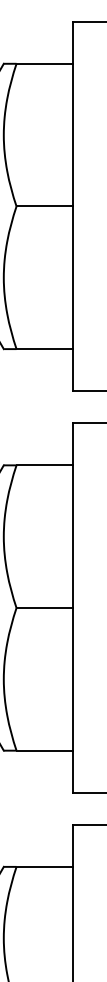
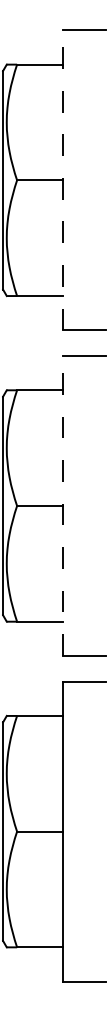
line: (73, 206) -> (63, 180), solid -> dashed
line: (73, 608) -> (63, 506), solid -> dashed

